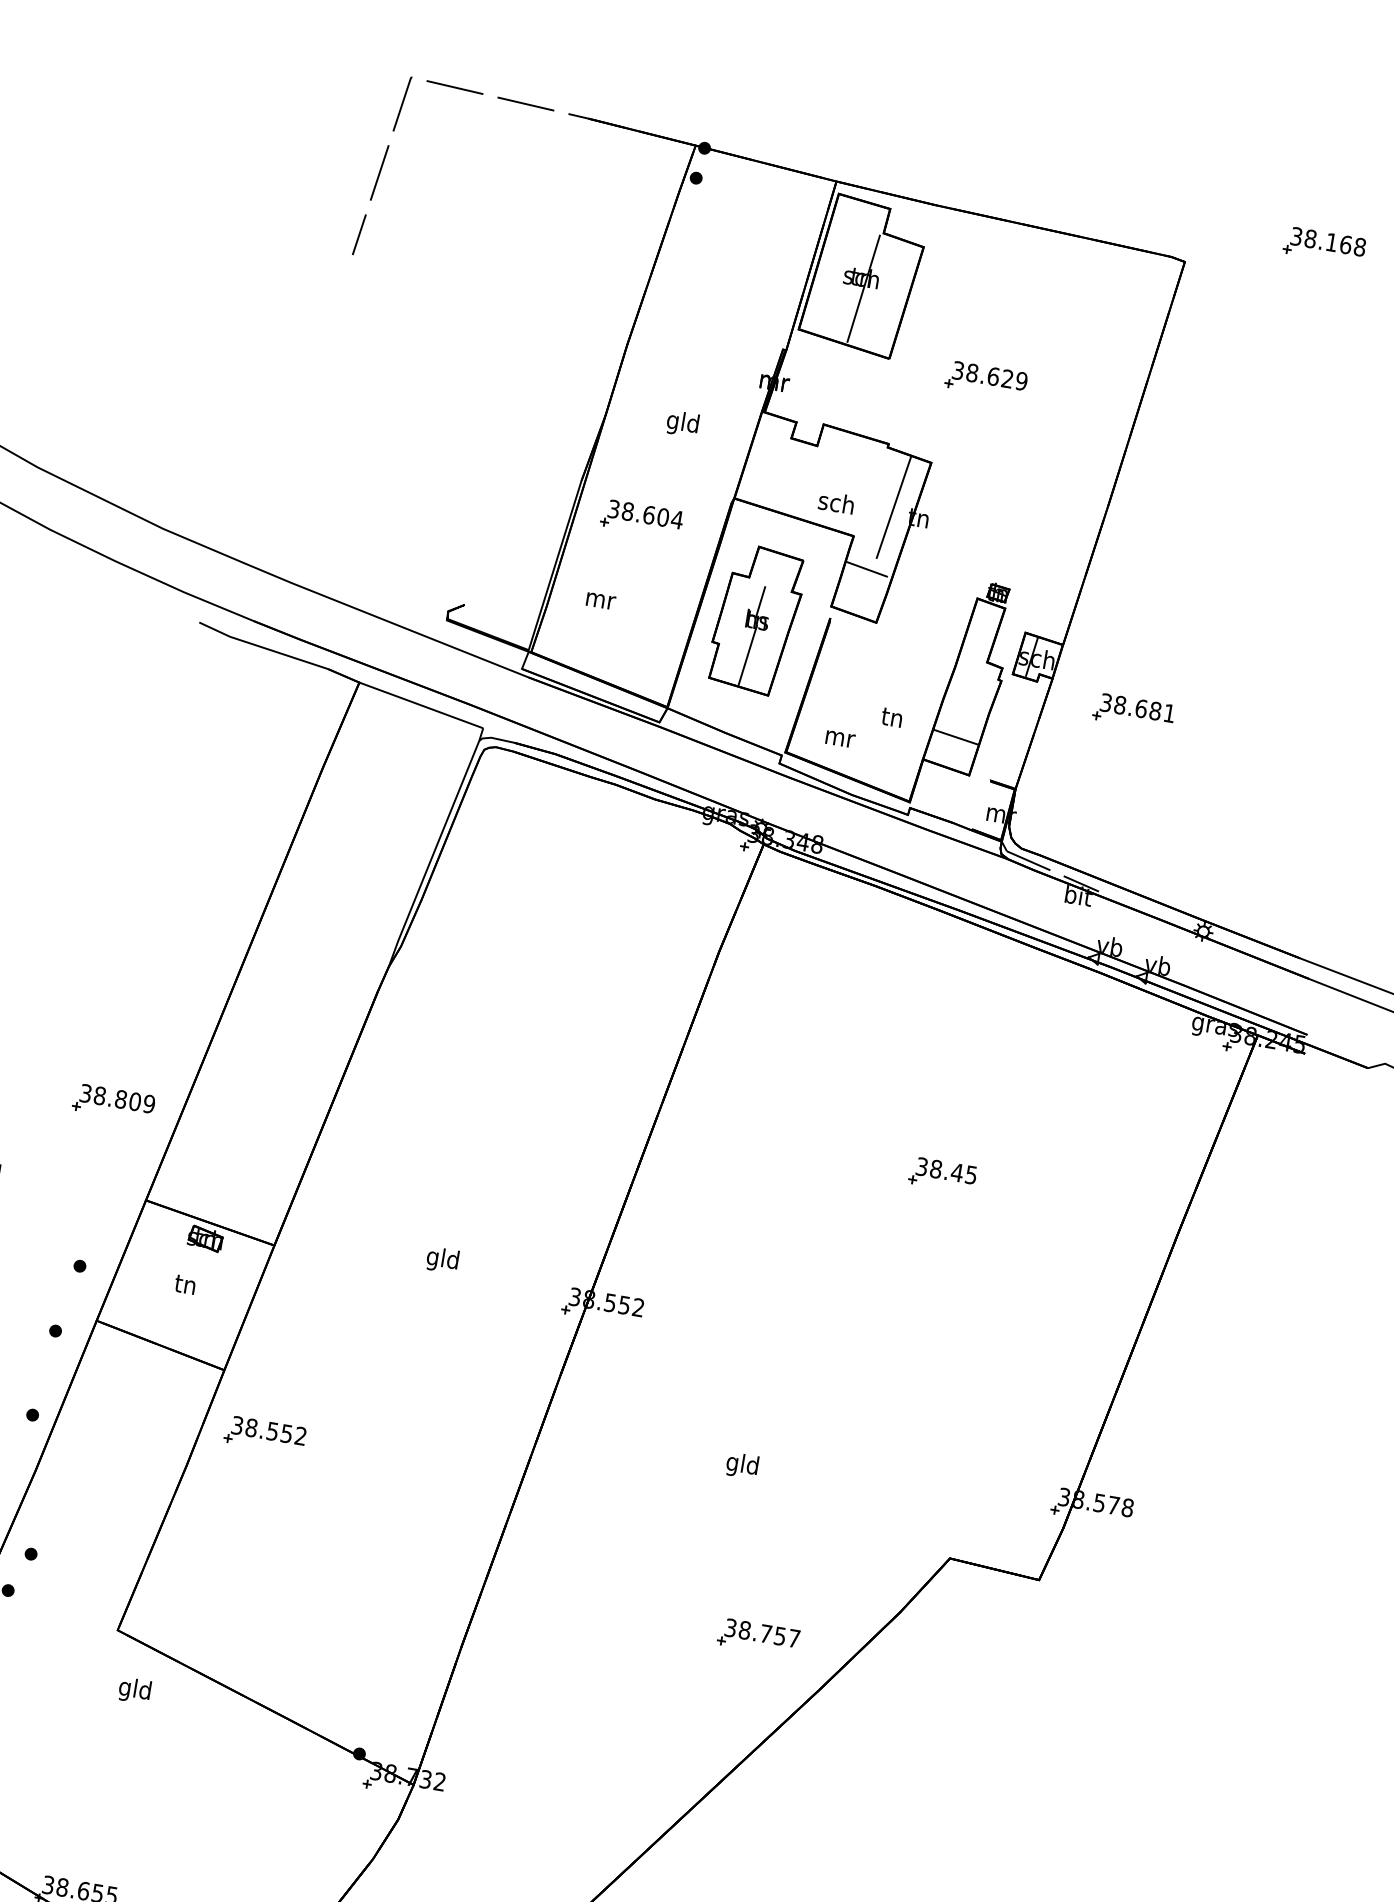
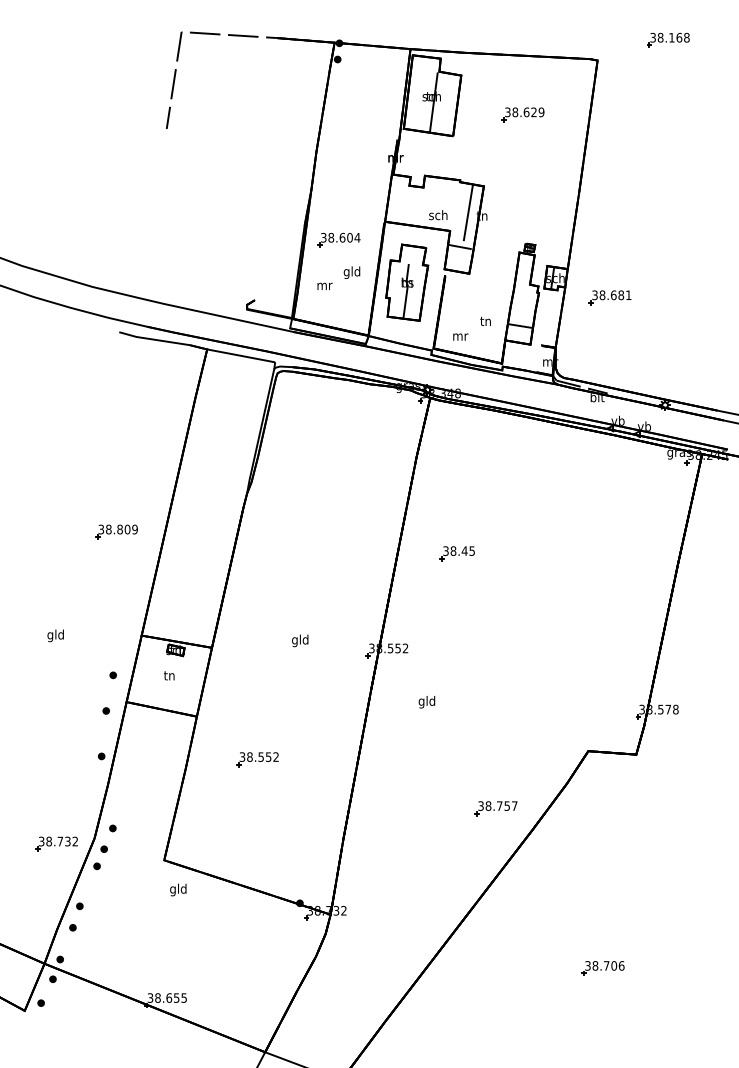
part: (985, 379) -> (522, 114), moved
text: (681, 423) -> (351, 272), moved
part: (113, 1101) -> (116, 531), moved
part: (941, 1174) -> (456, 553), moved
part: (265, 1434) -> (257, 759), moved
text: (741, 1466) -> (426, 702), moved

